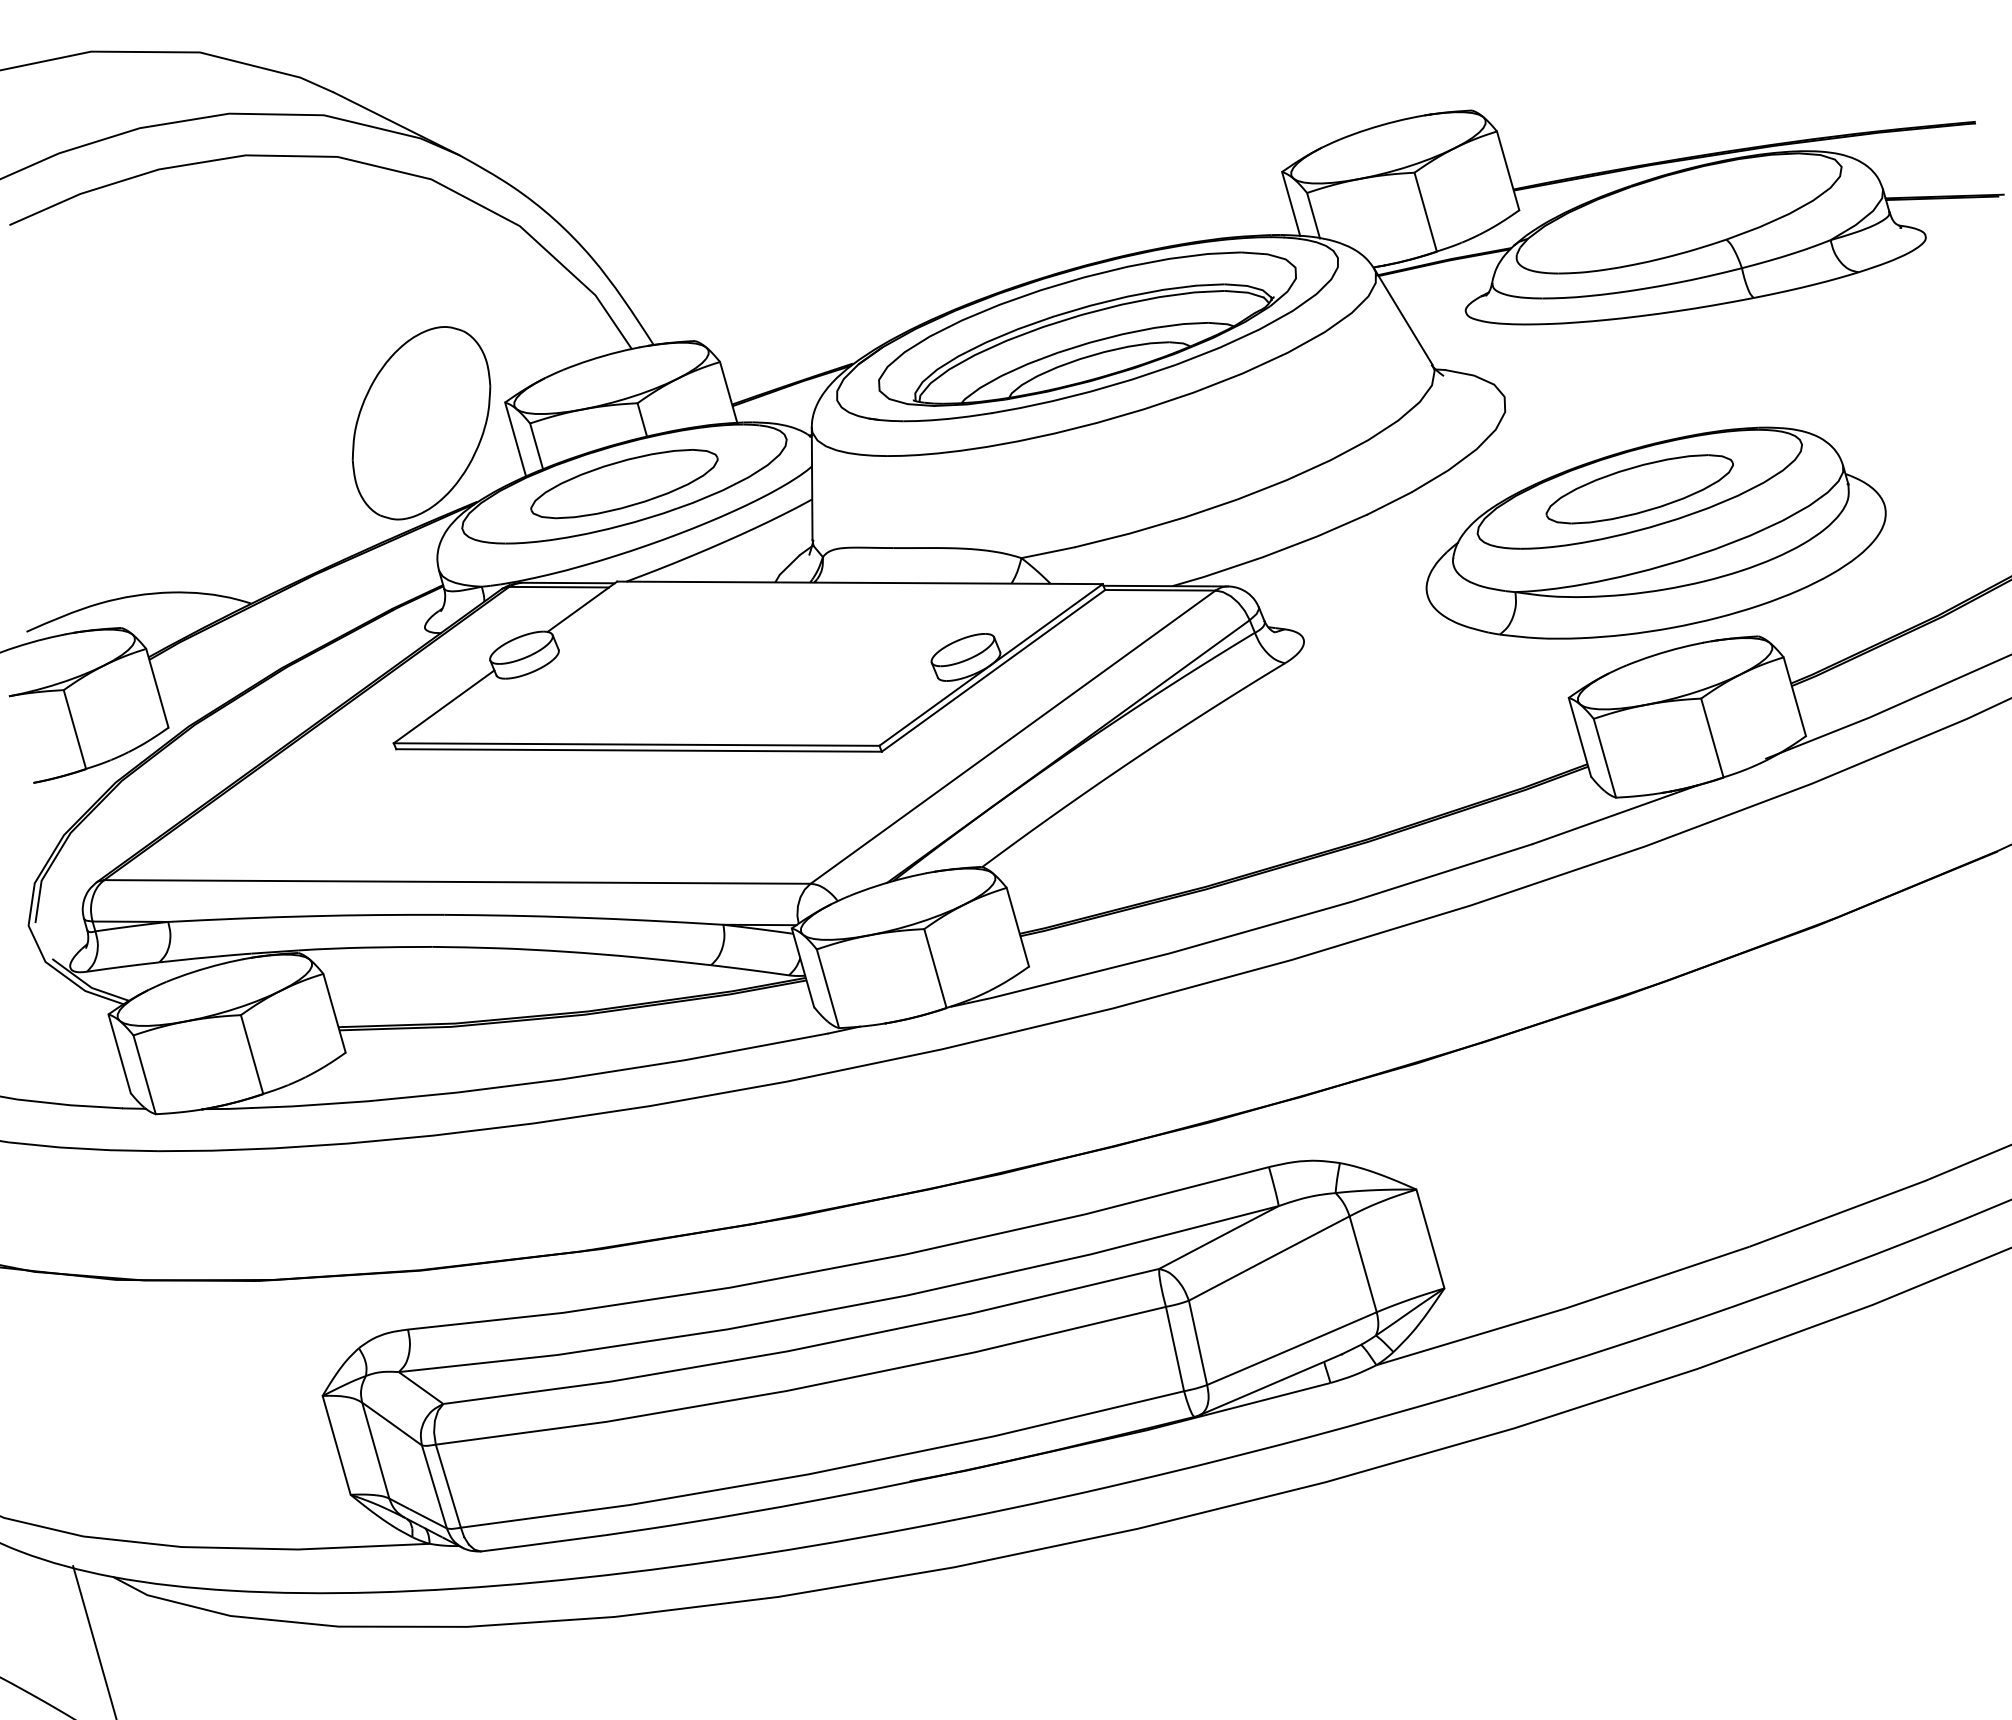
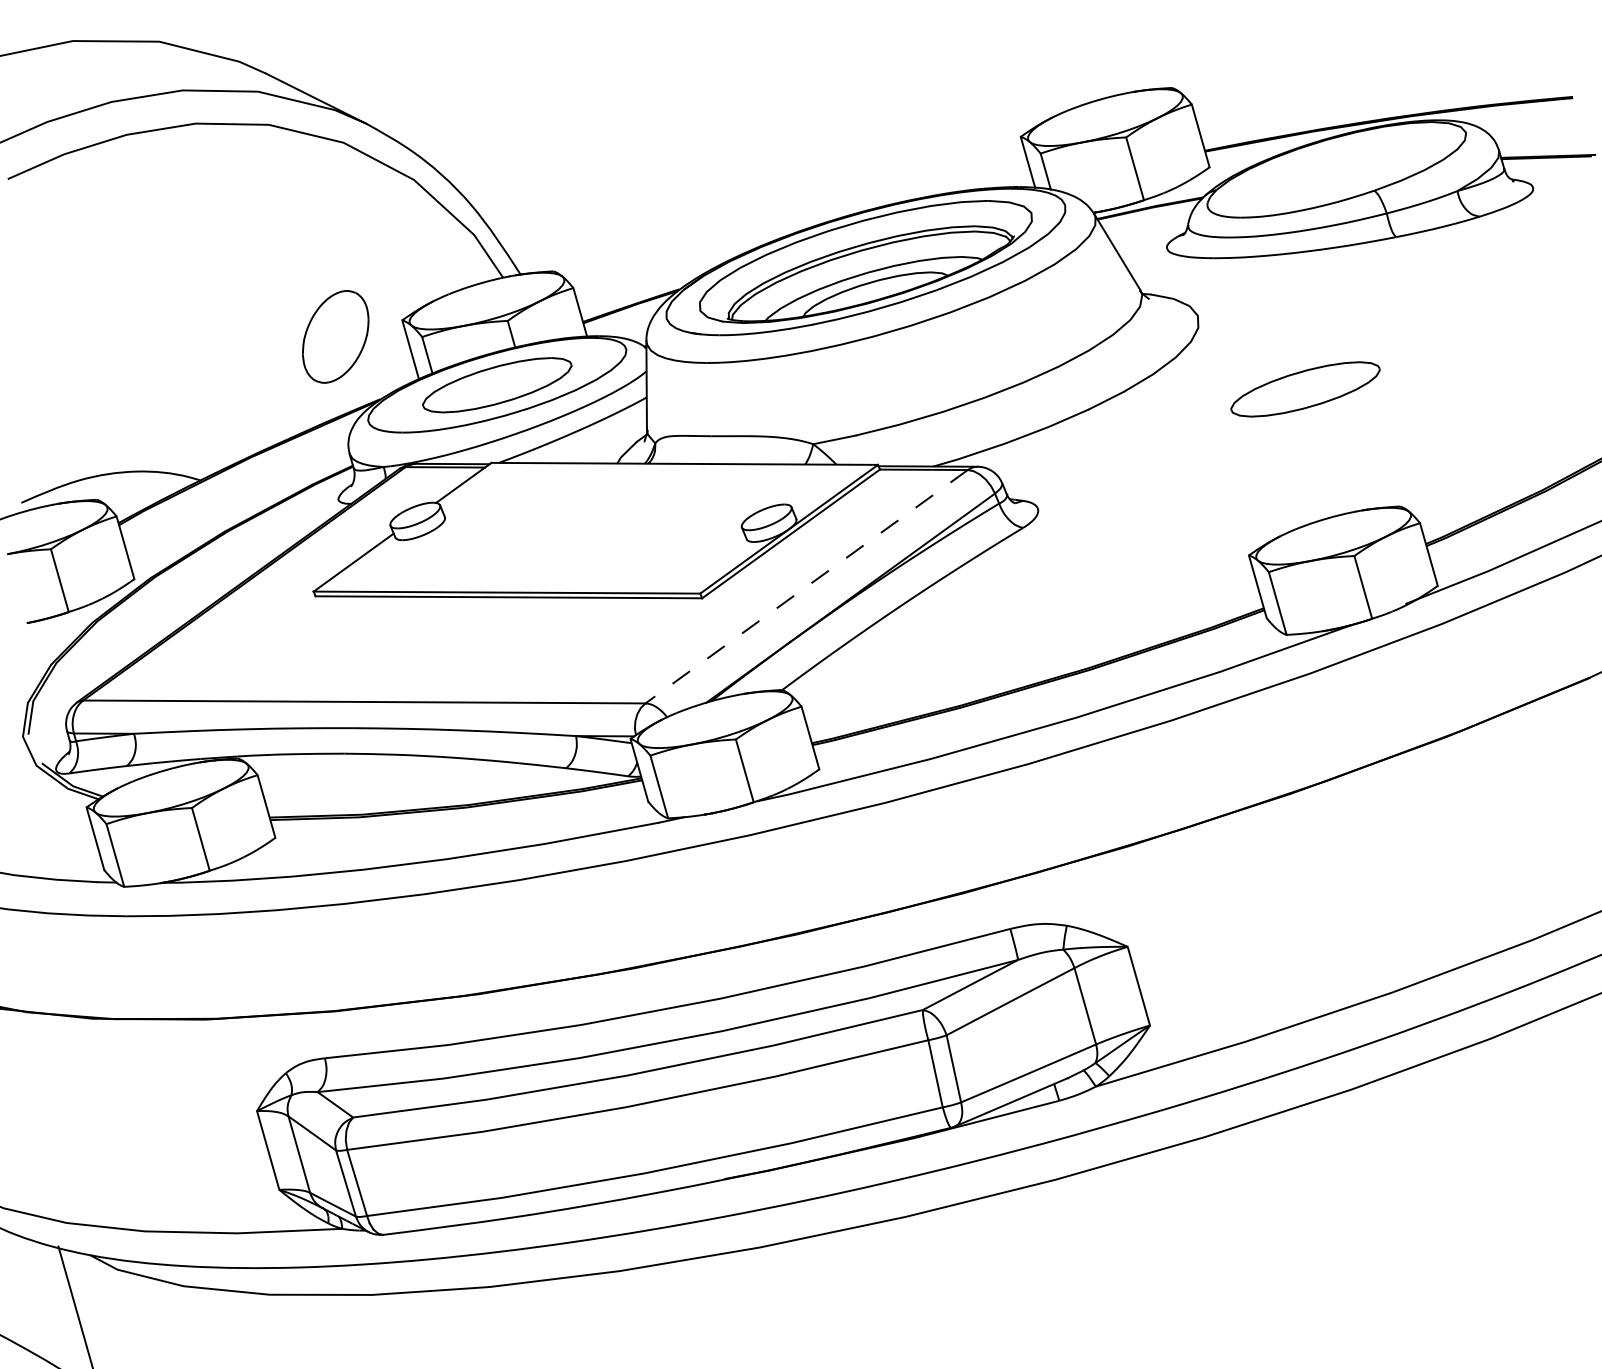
part: (421, 423) -> (335, 337), size x0.6
part: (1655, 532) -> (1318, 423), removed
line: (1013, 737) -> (806, 586), solid -> dashed

